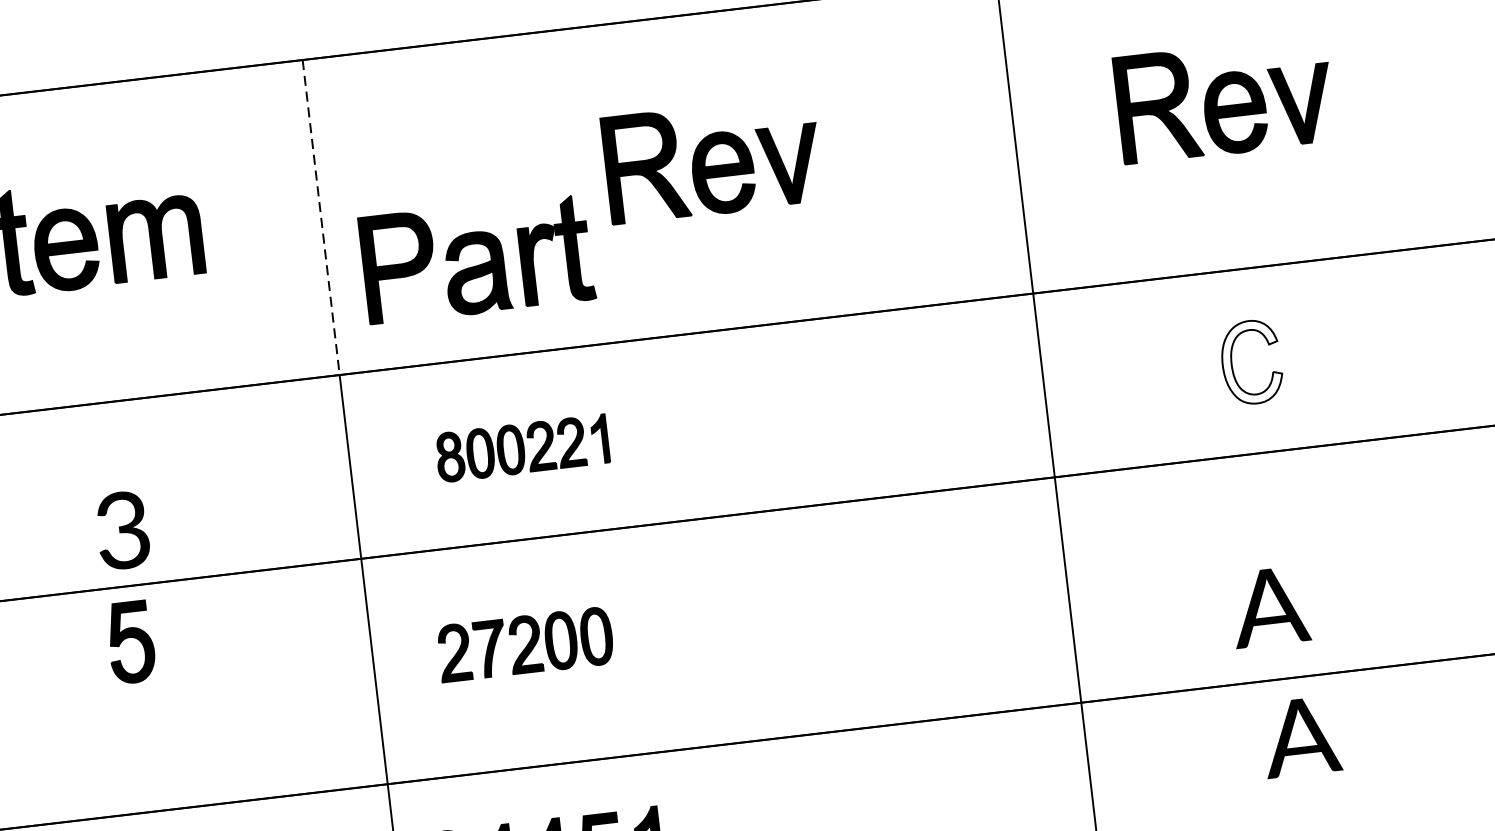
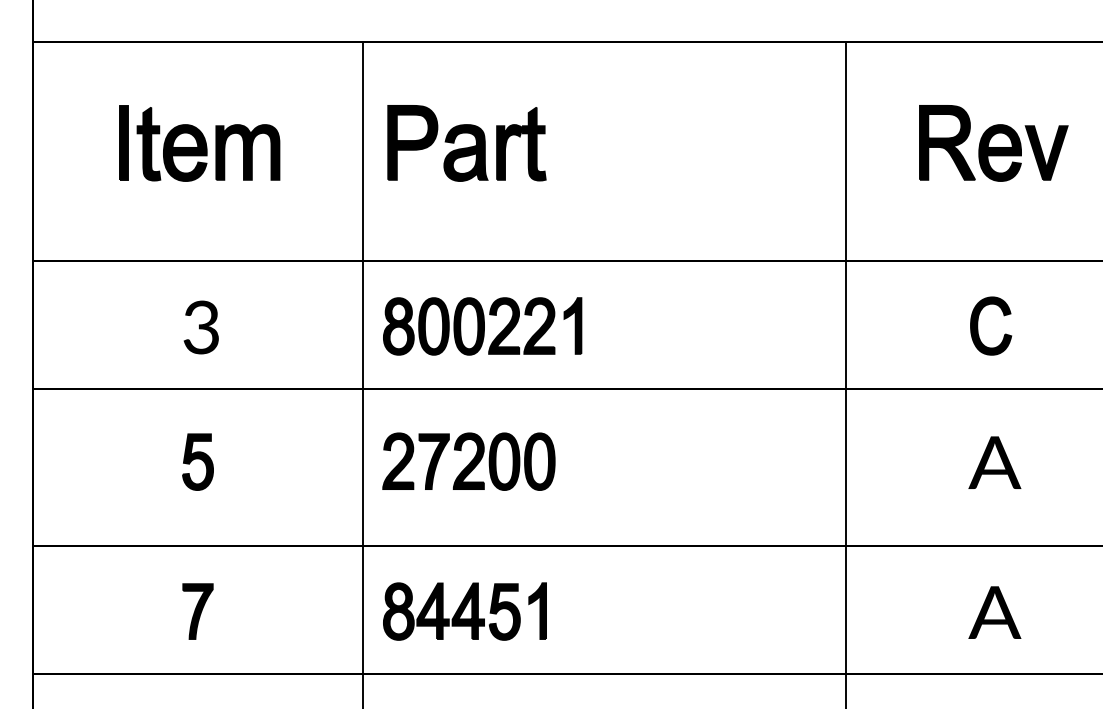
part: (712, 160) -> (636, 143), removed
line: (321, 217) -> (363, 151), dashed -> solid
part: (476, 259) -> (466, 143), moved
fill: (1252, 361) -> (991, 325), added
part: (522, 448) -> (482, 326), size x1.67
text: (121, 530) -> (200, 327), moved
text: (1269, 606) -> (994, 462), moved
part: (130, 641) -> (197, 461), moved
part: (524, 644) -> (468, 461), size x1.43
text: (1300, 736) -> (994, 612), moved

